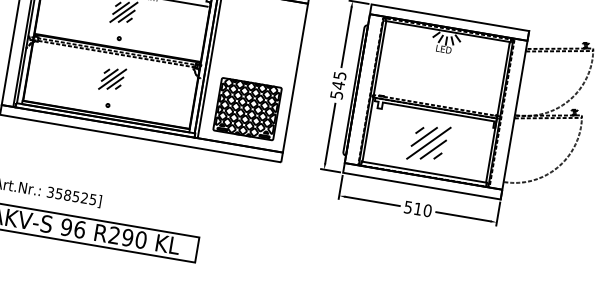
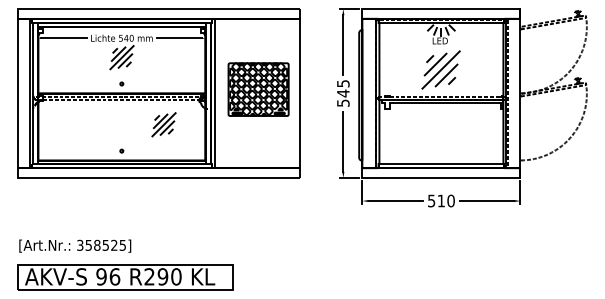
part: (112, 78) -> (163, 124), moved
part: (247, 108) -> (258, 89), moved
part: (428, 142) -> (440, 69), moved

